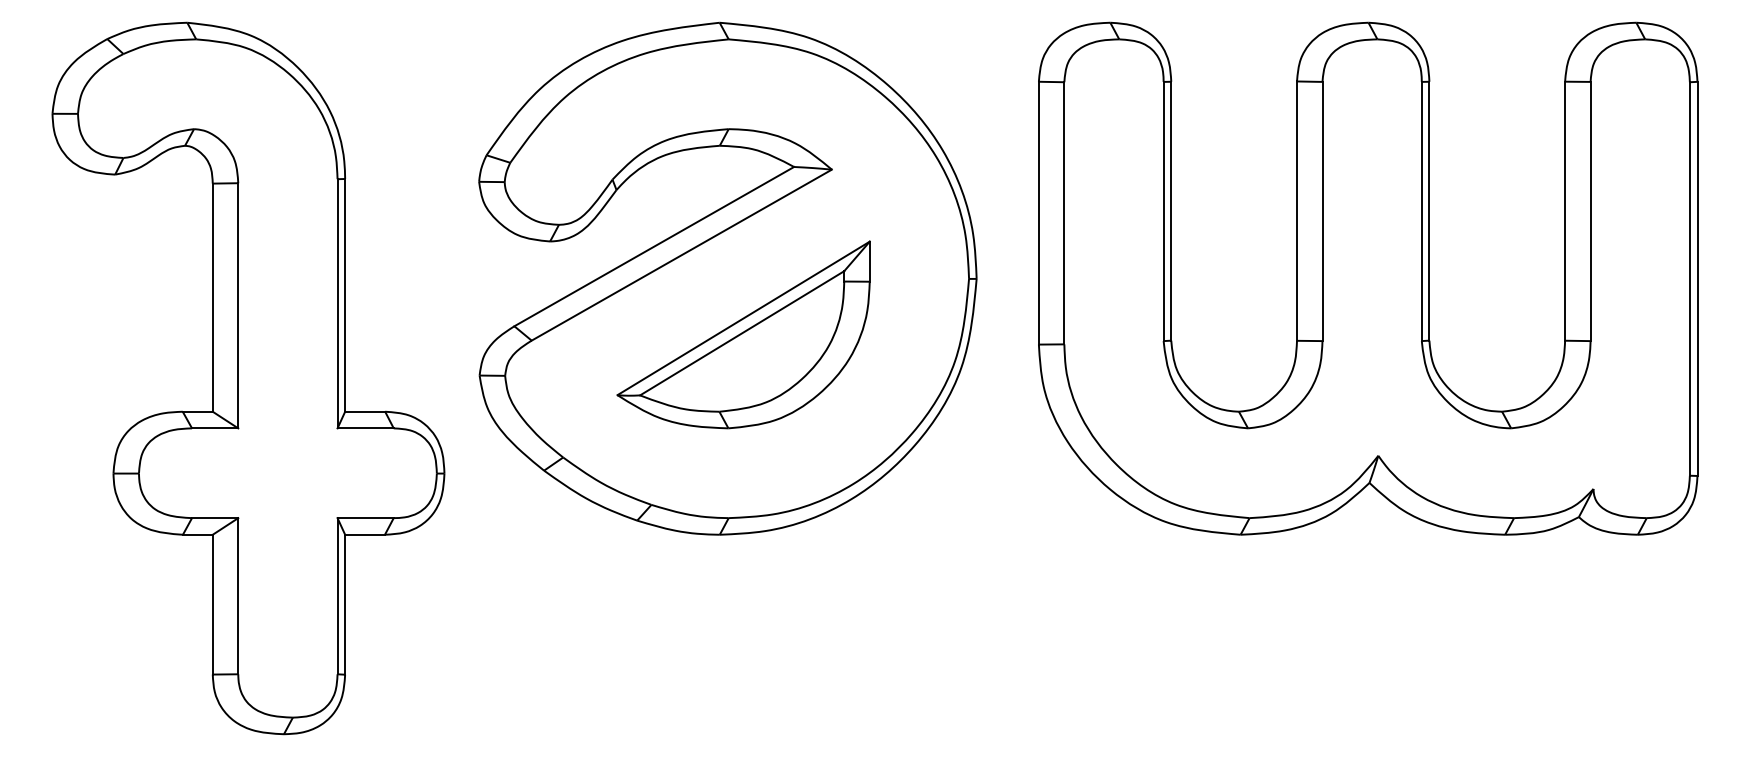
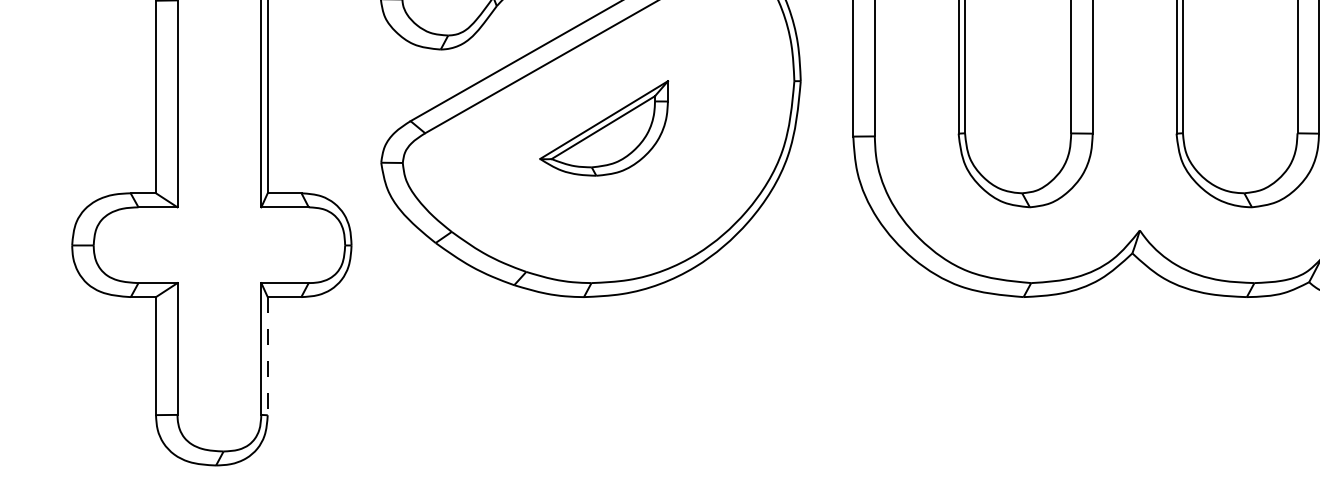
part: (743, 334) -> (603, 128), size x0.6
line: (345, 604) -> (268, 355), solid -> dashed

